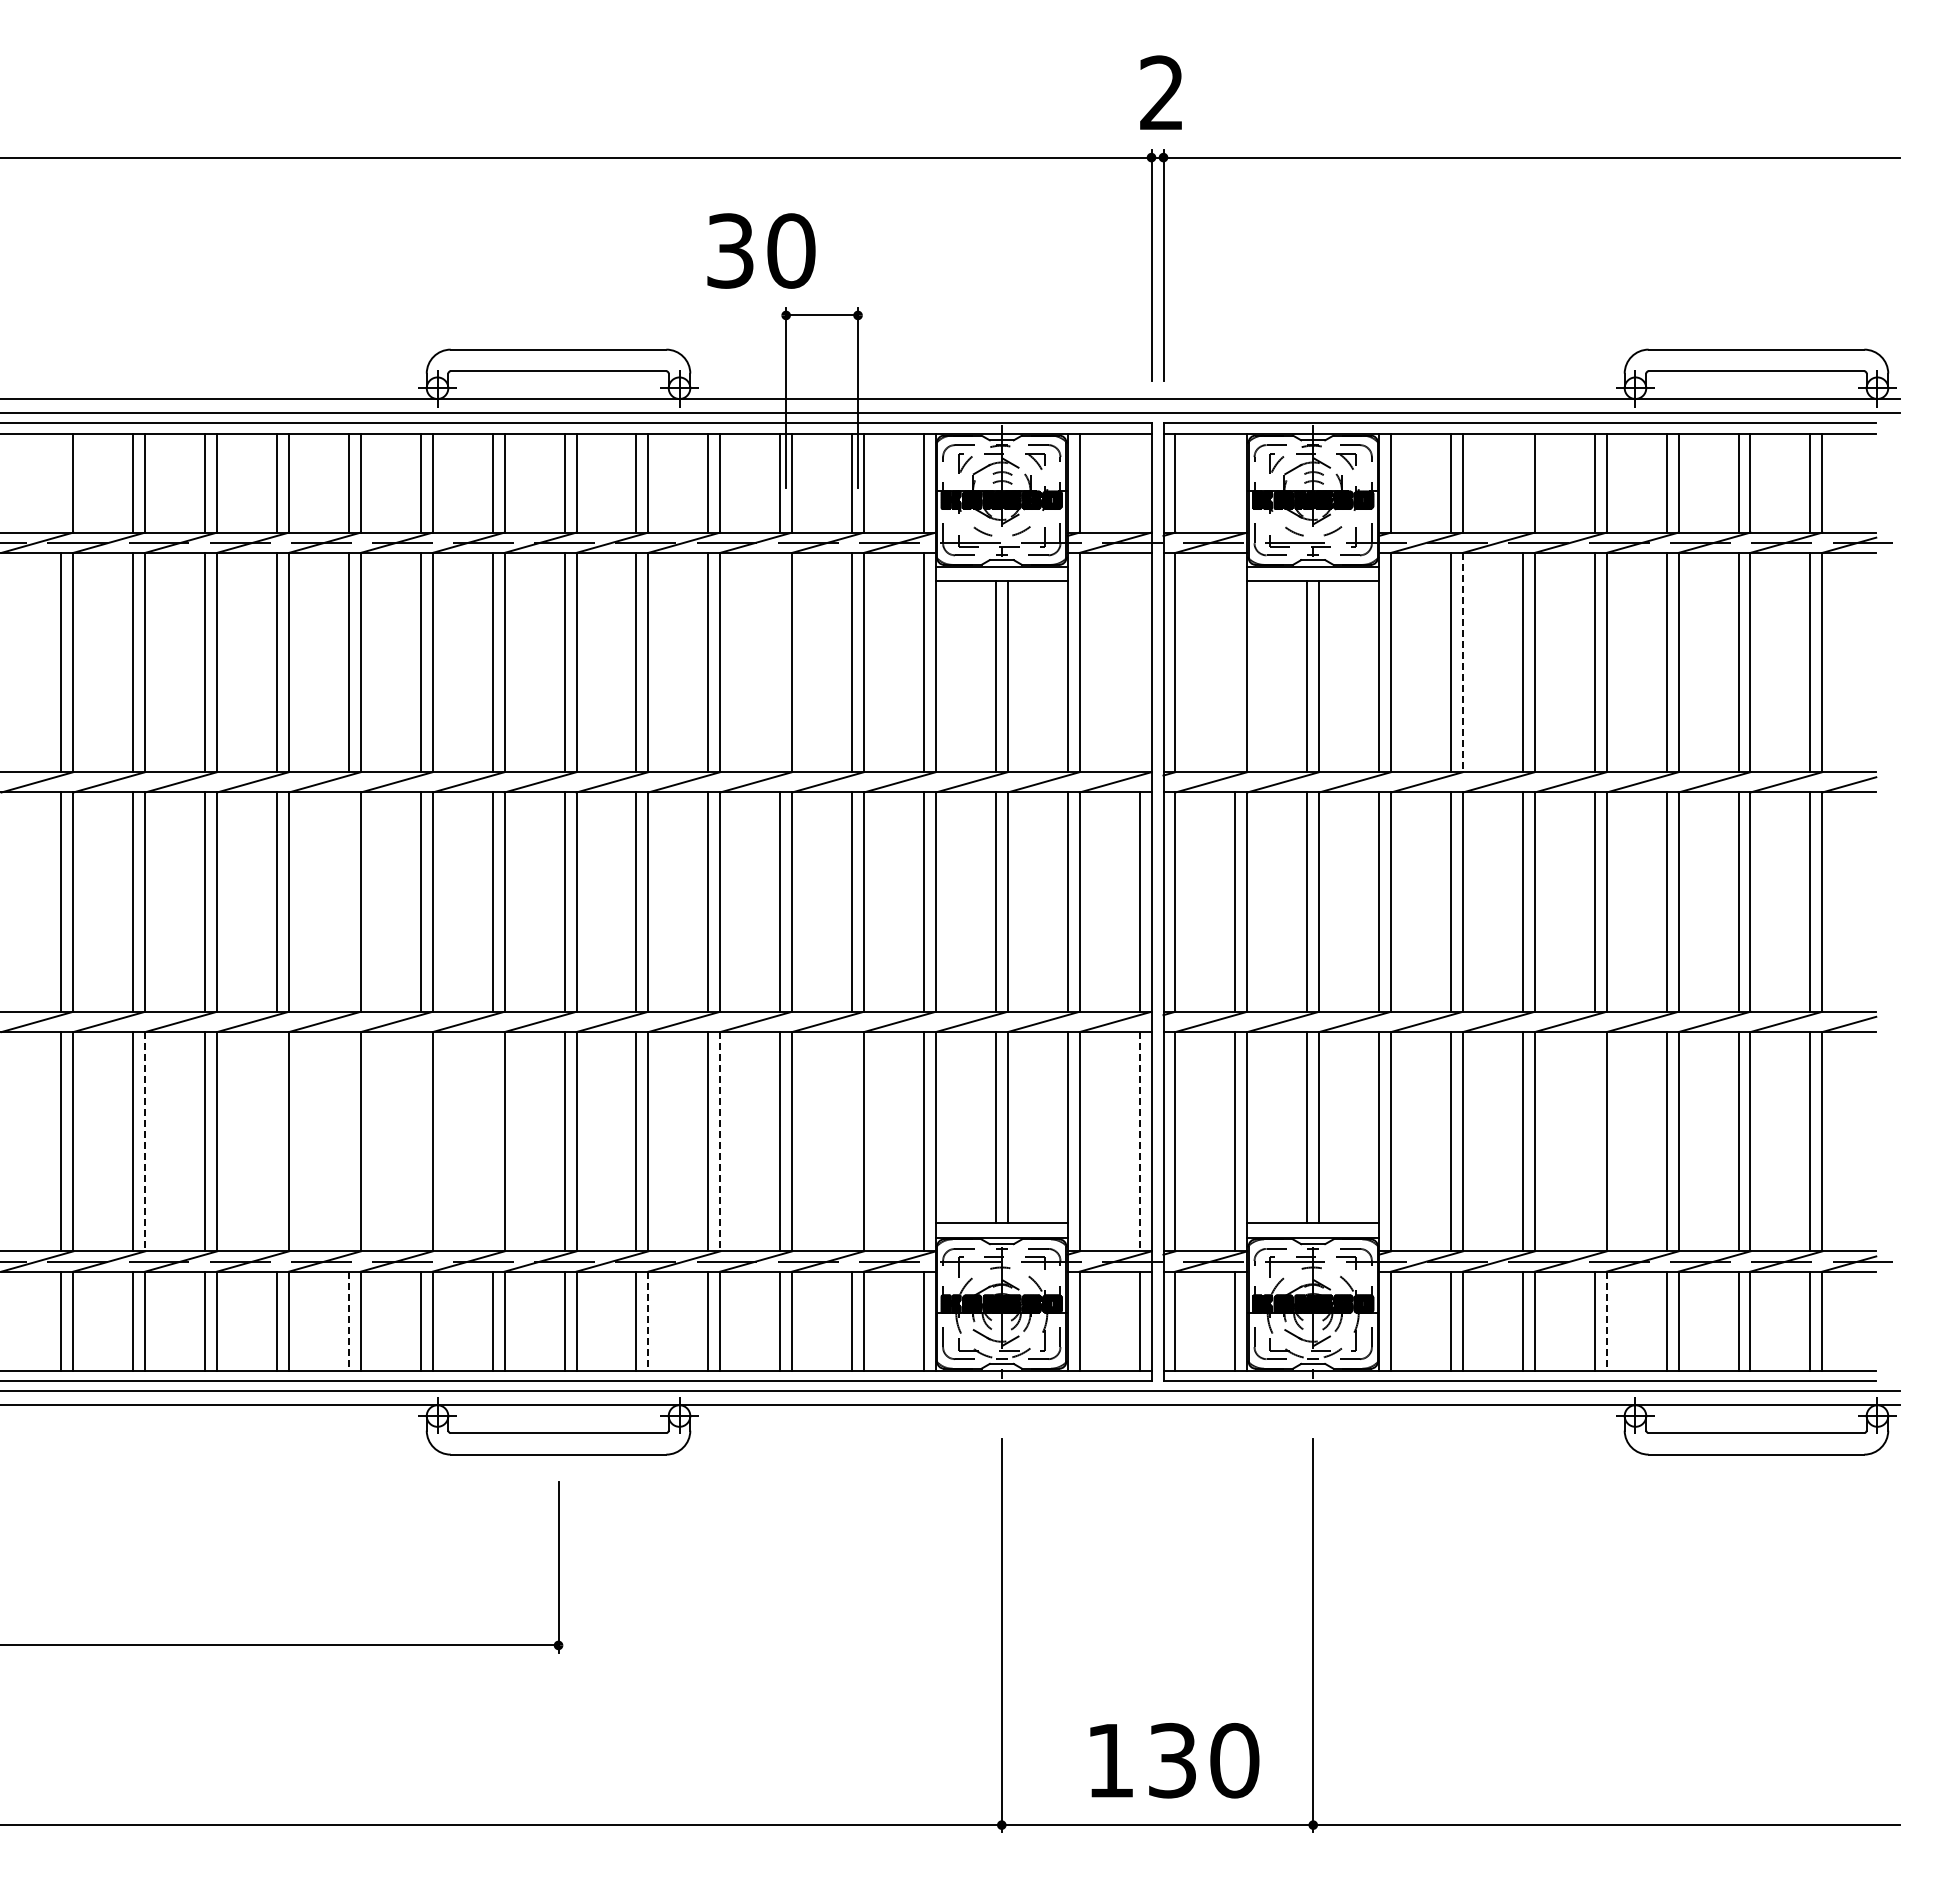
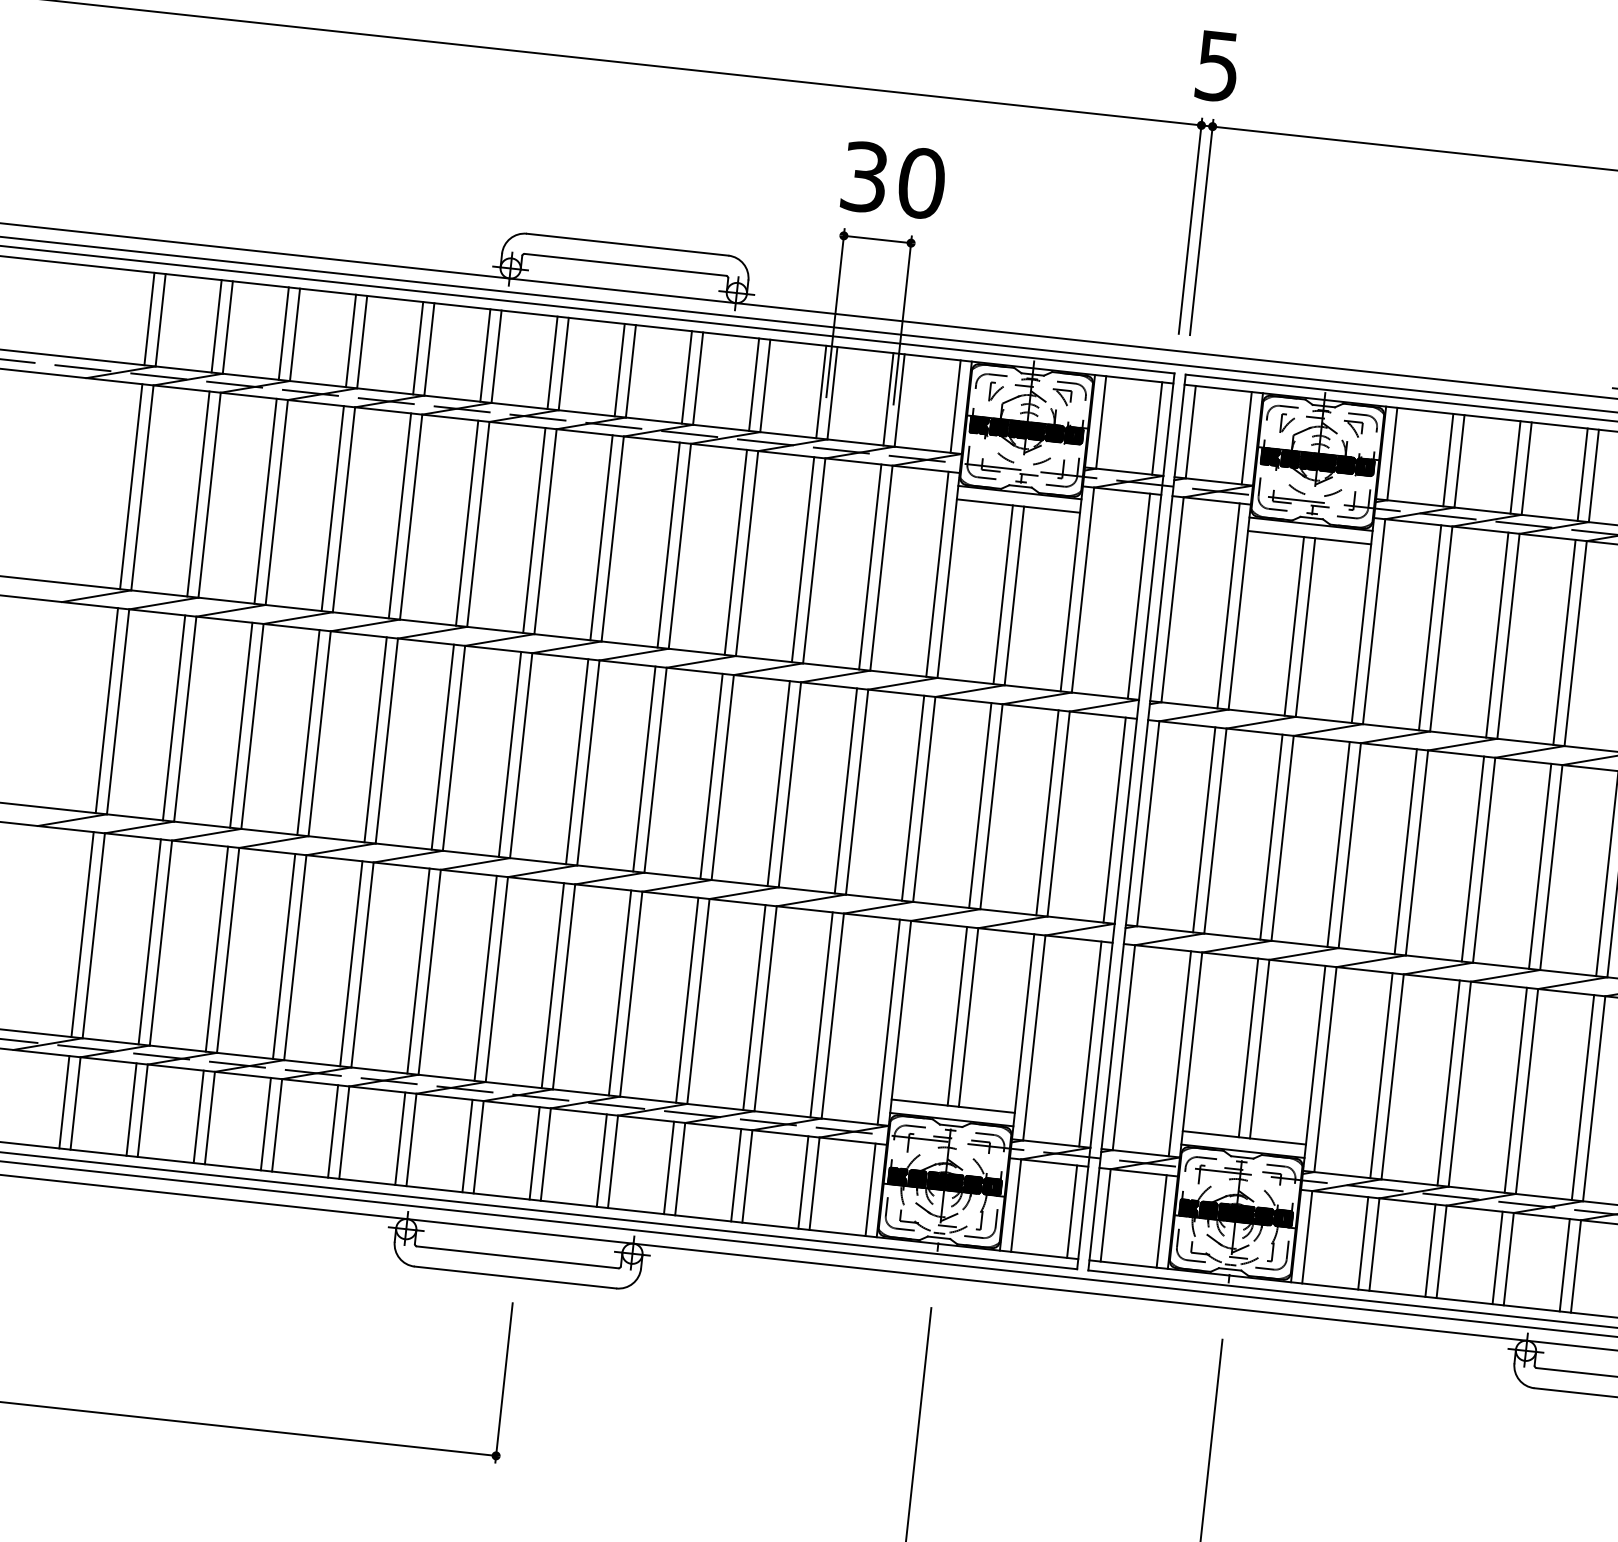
text: (1161, 93) -> (1217, 66), 2 -> 5
text: (761, 250) -> (893, 179), moved
line: (61, 482) -> (149, 318), added
line: (1139, 482) -> (1157, 427), added
line: (1235, 482) -> (1246, 437), added
line: (1522, 482) -> (1515, 466), added
line: (780, 662) -> (803, 559), added
line: (1139, 662) -> (1138, 596), added
line: (1235, 662) -> (1228, 605), added
line: (1462, 662) -> (1440, 628), dashed -> solid
line: (348, 901) -> (375, 739), added
line: (145, 1141) -> (161, 942), dashed -> solid
line: (277, 1141) -> (284, 956), added
line: (348, 1141) -> (350, 963), added
line: (420, 1141) -> (418, 970), added
line: (492, 1141) -> (485, 978), added
line: (720, 1141) -> (698, 1001), dashed -> solid
line: (852, 1141) -> (822, 1014), added
line: (1139, 1141) -> (1090, 1043), dashed -> solid
line: (1594, 1141) -> (1515, 1090), added
line: (348, 1321) -> (332, 1131), dashed -> solid
line: (648, 1321) -> (613, 1162), dashed -> solid
line: (1606, 1321) -> (1508, 1259), dashed -> solid

